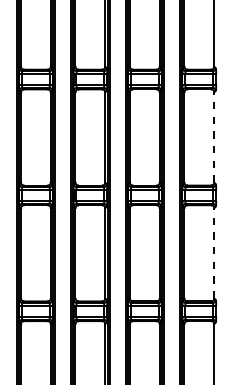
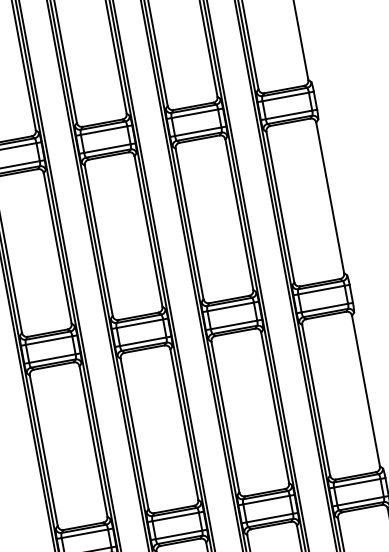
line: (214, 136) -> (330, 196), dashed -> solid
line: (214, 252) -> (366, 389), dashed -> solid

